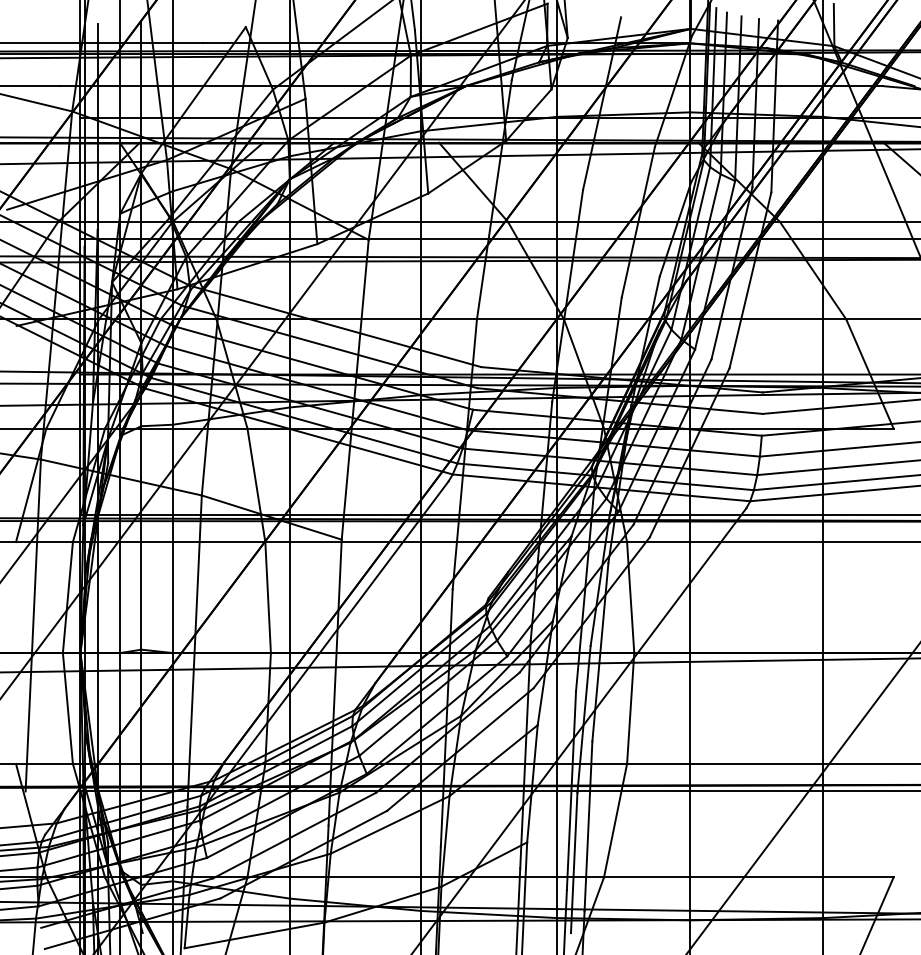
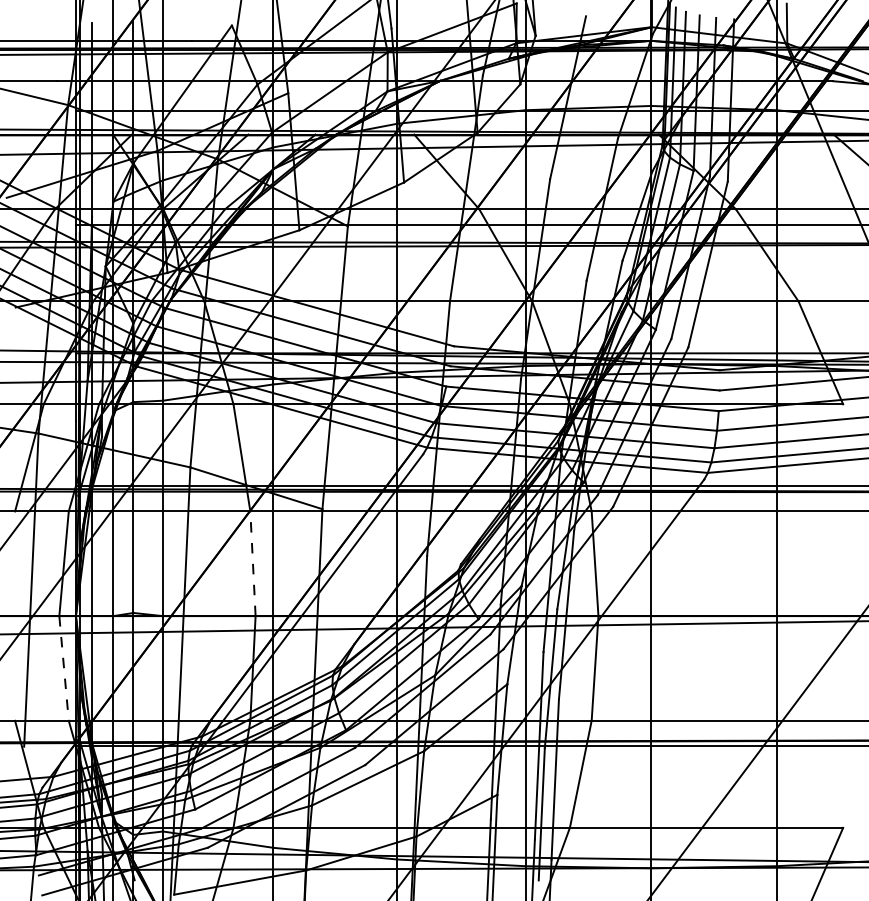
line: (267, 597) -> (252, 563), solid -> dashed
line: (68, 708) -> (64, 668), solid -> dashed

